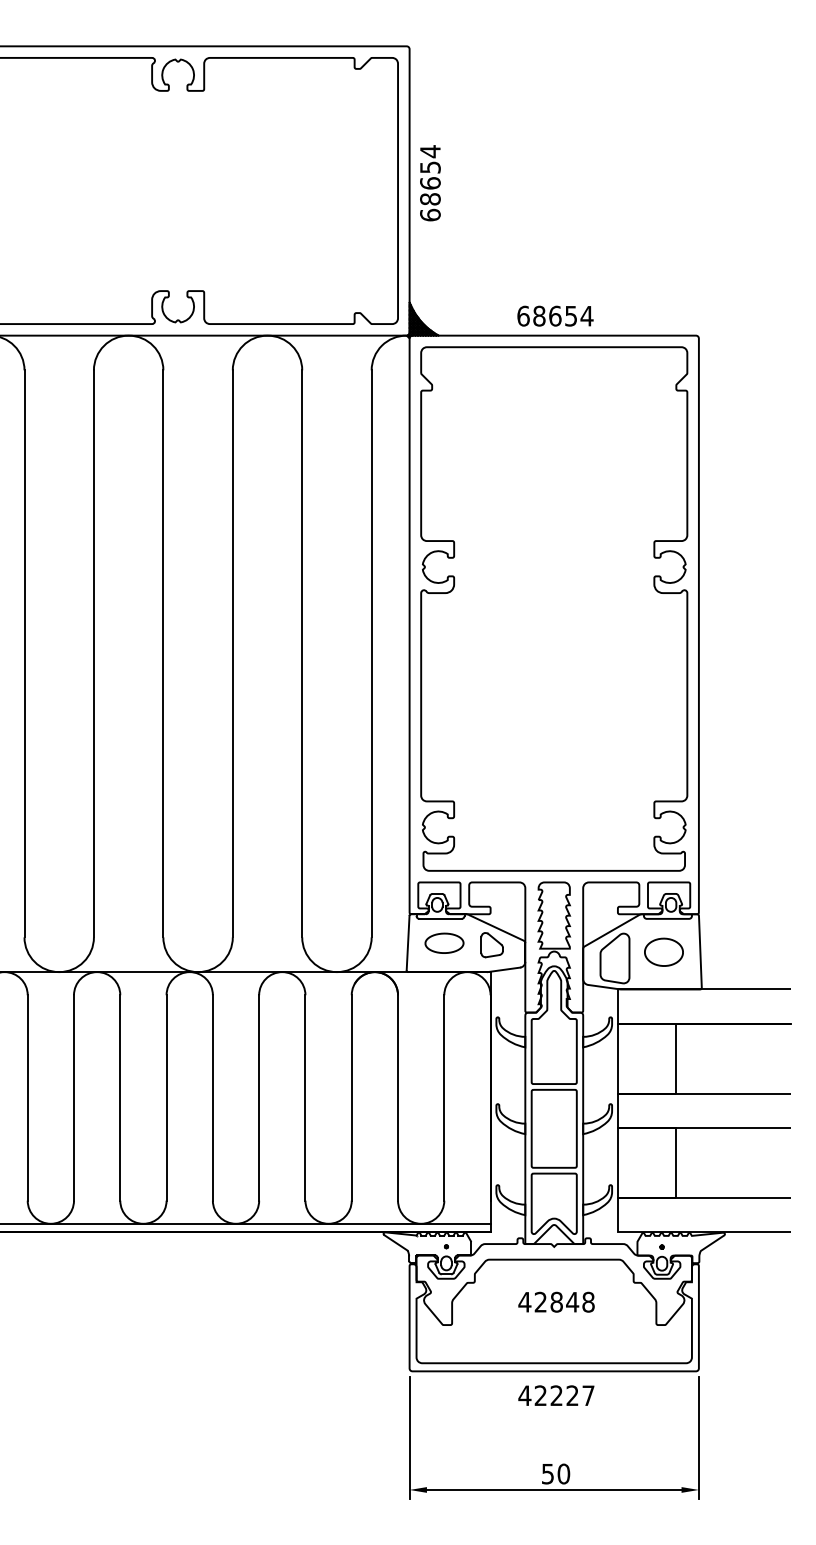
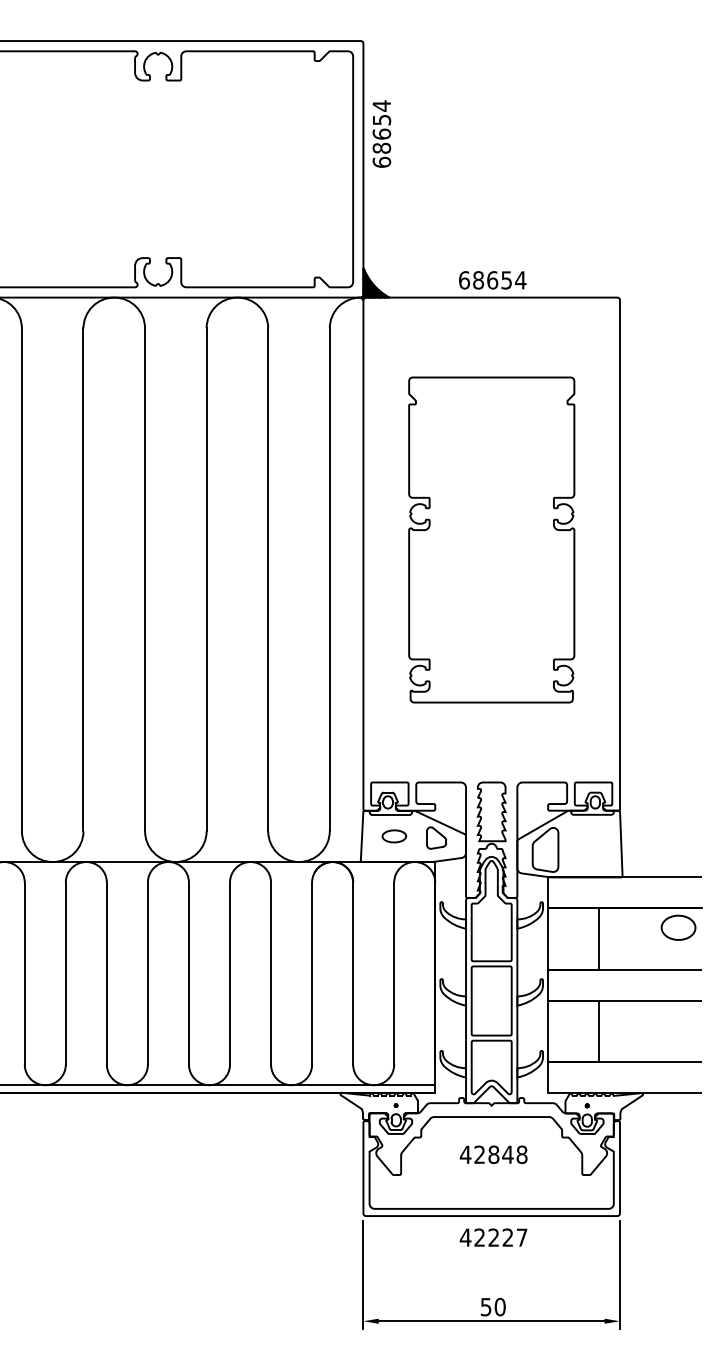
text: (430, 183) -> (381, 134), moved
part: (554, 608) -> (491, 539), size x0.7
part: (444, 942) -> (394, 835), size x0.7
part: (663, 951) -> (678, 927), moved

